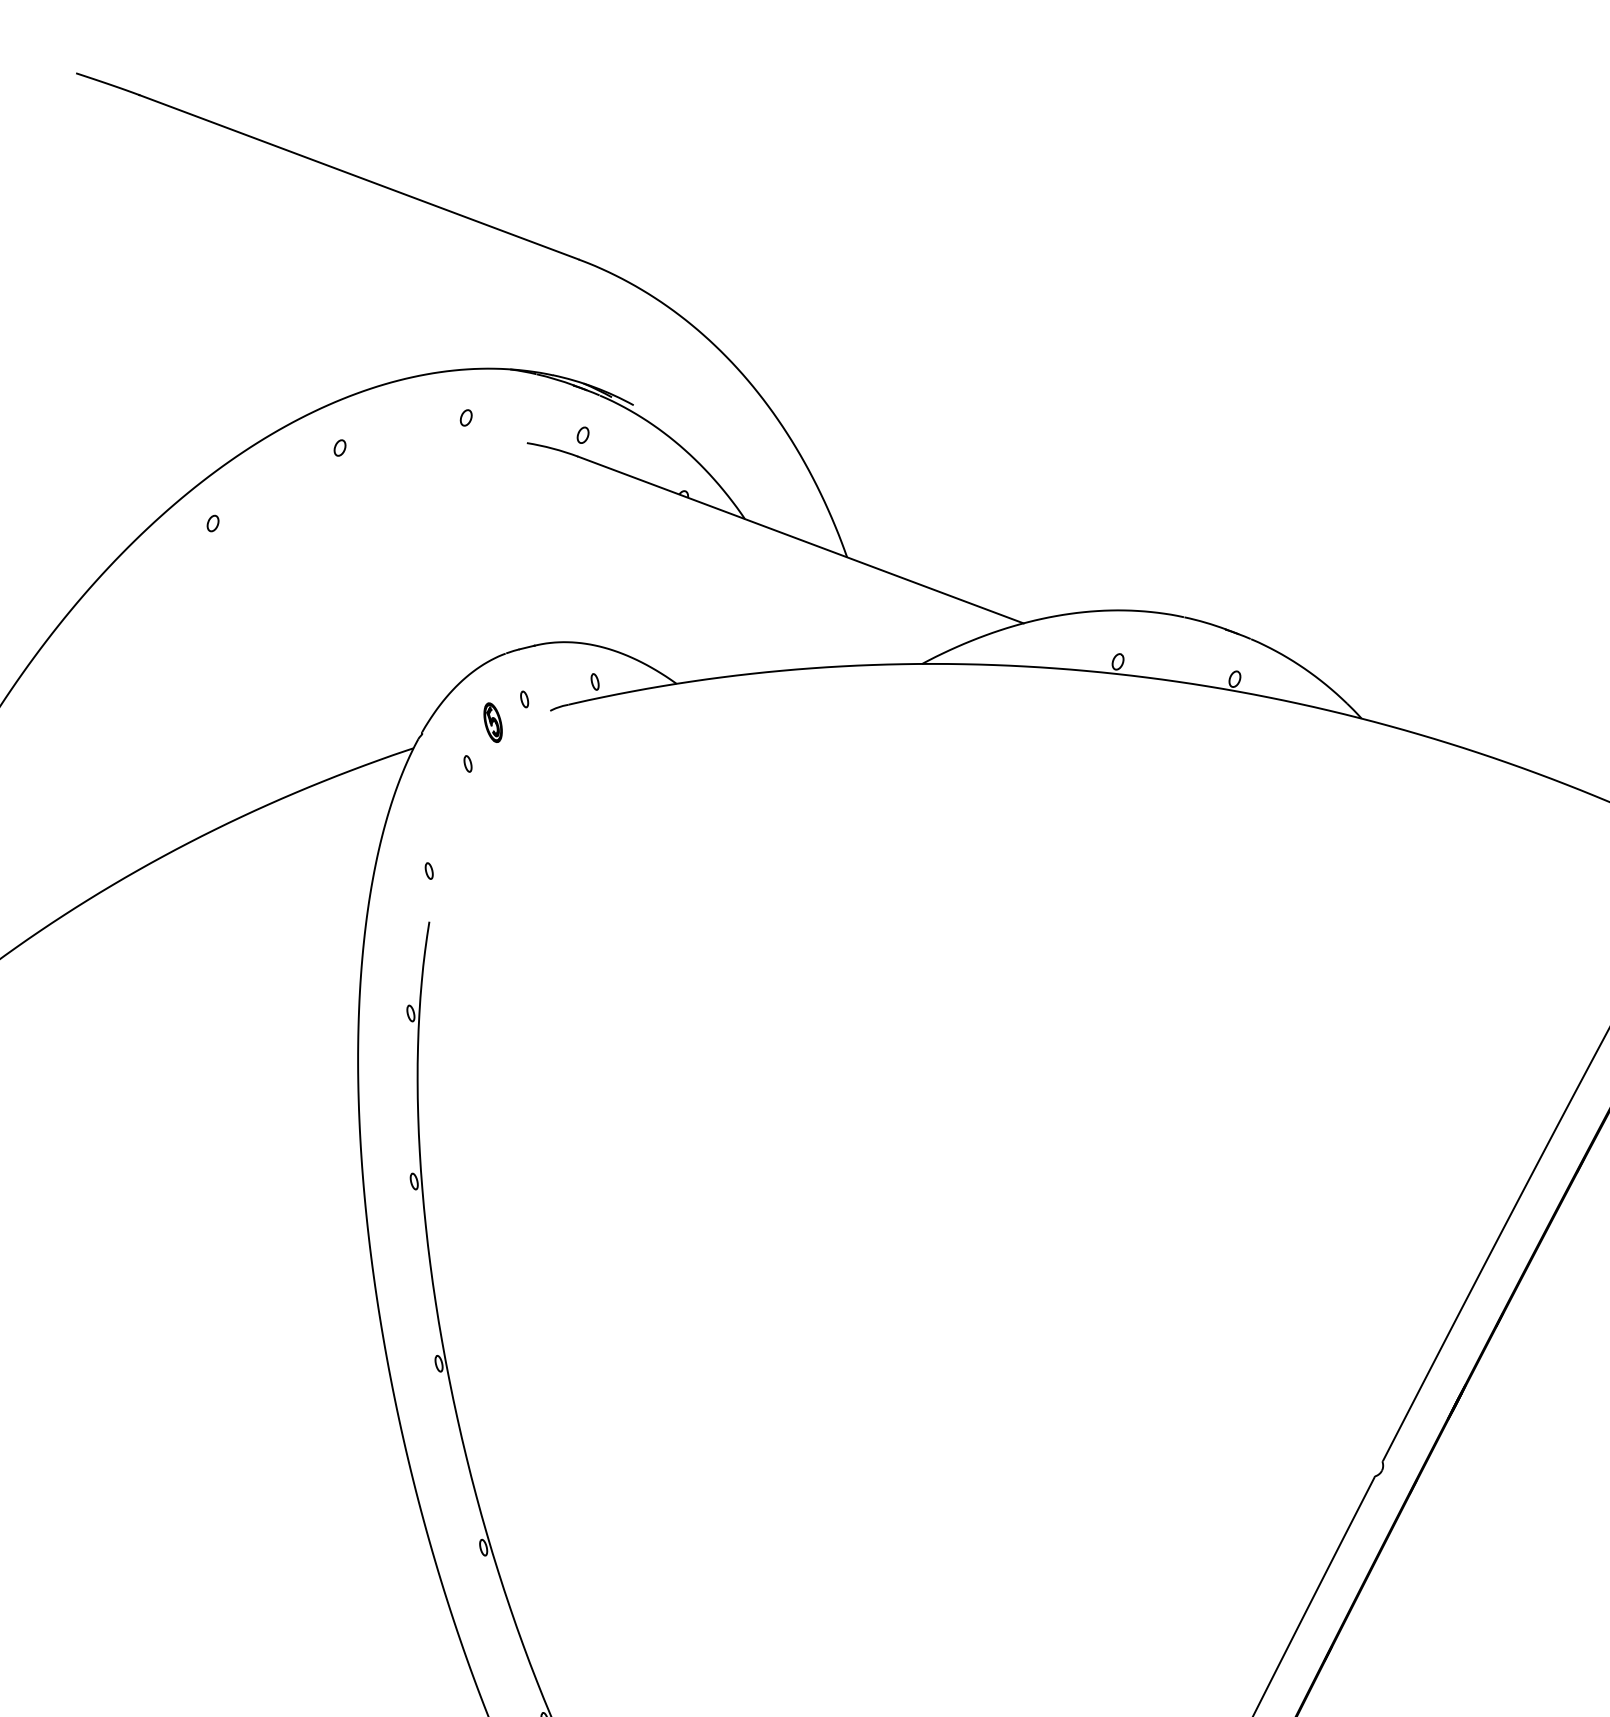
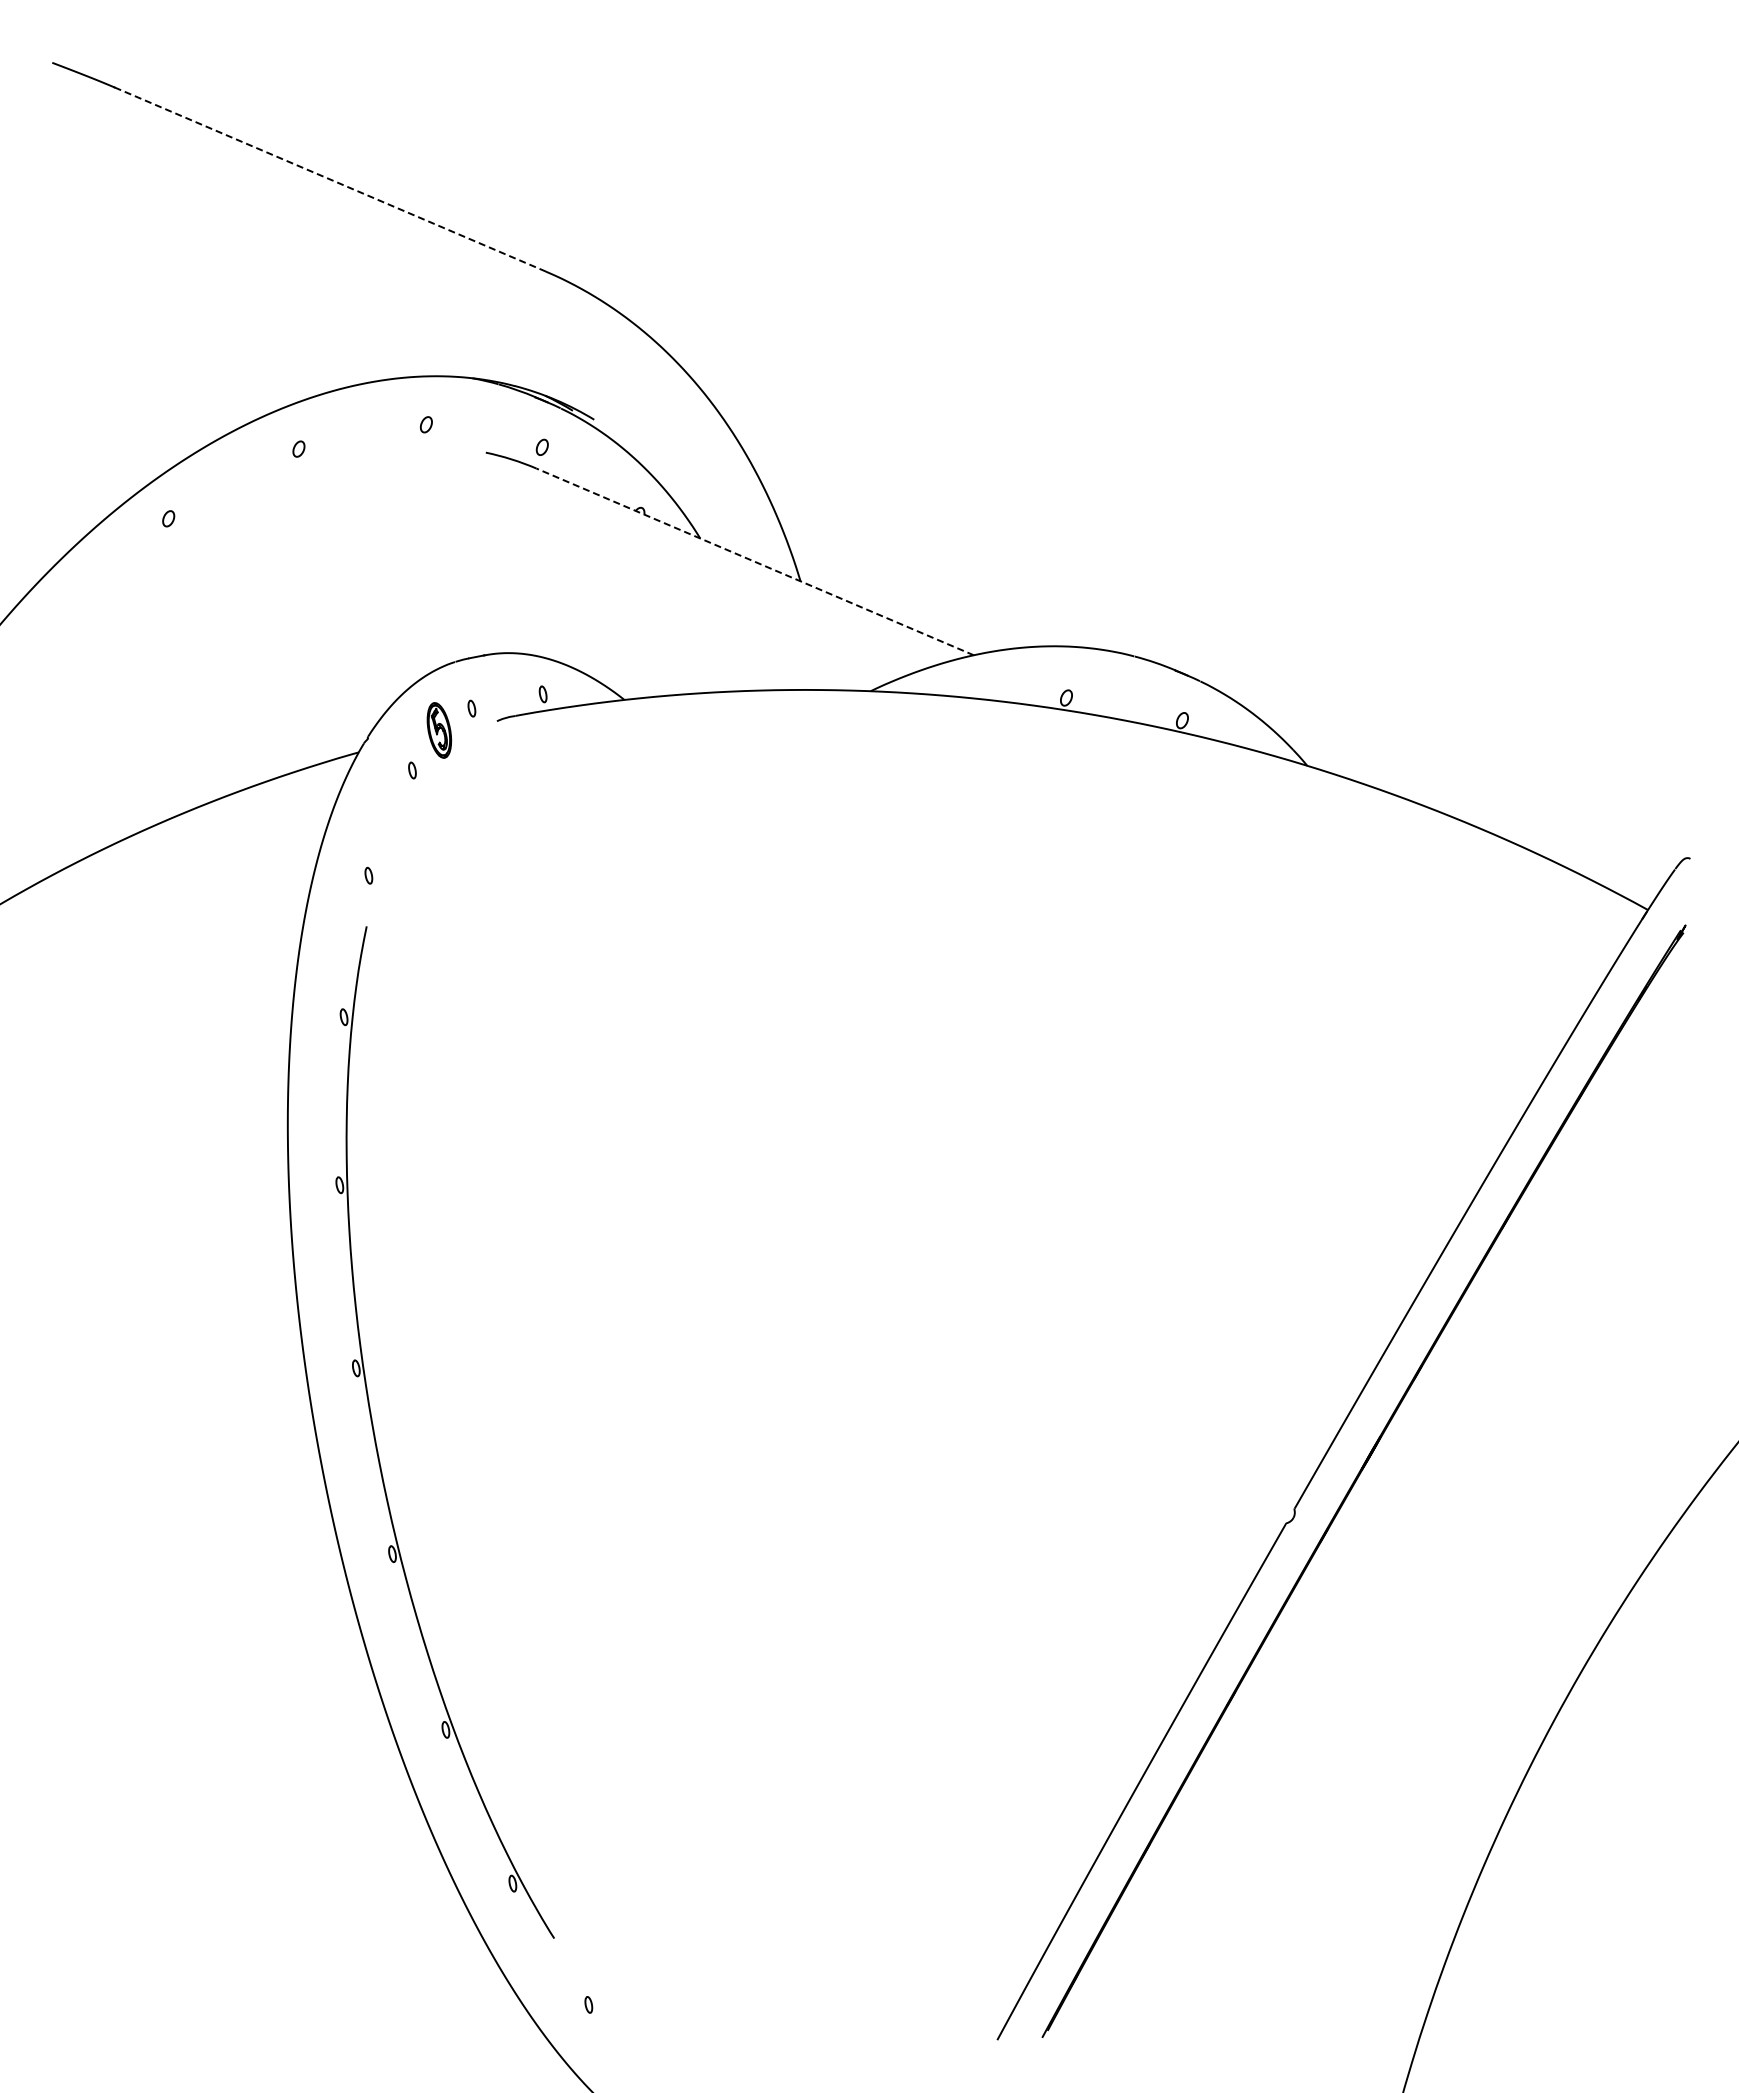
line: (359, 177) -> (330, 179), solid -> dashed
line: (801, 539) -> (755, 561), solid -> dashed
part: (493, 722) -> (439, 730), size x1.4

